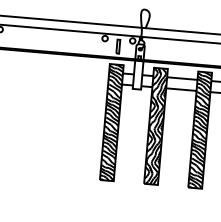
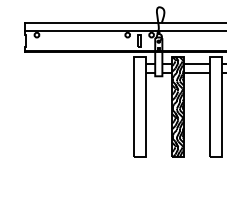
hatch: (111, 122) -> (139, 106), removed
hatch: (200, 129) -> (216, 106), removed

